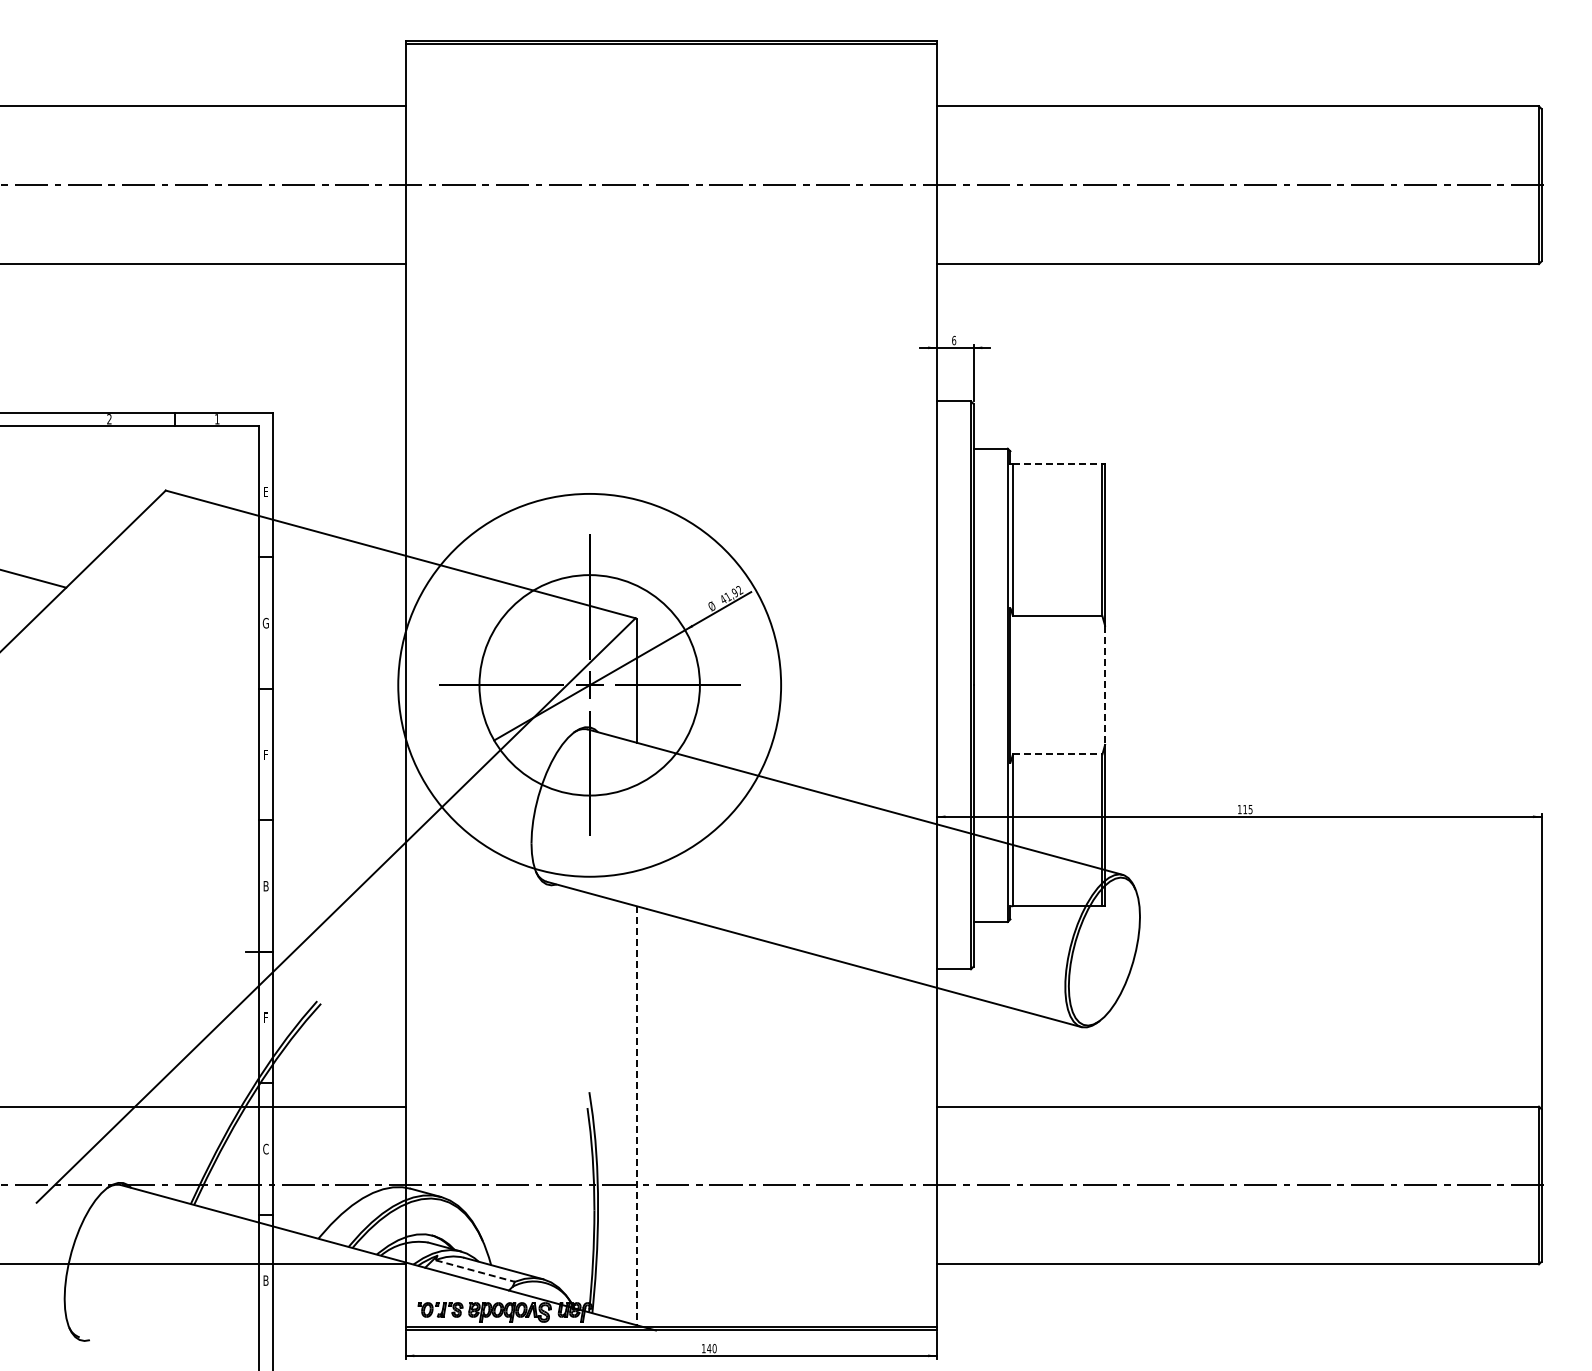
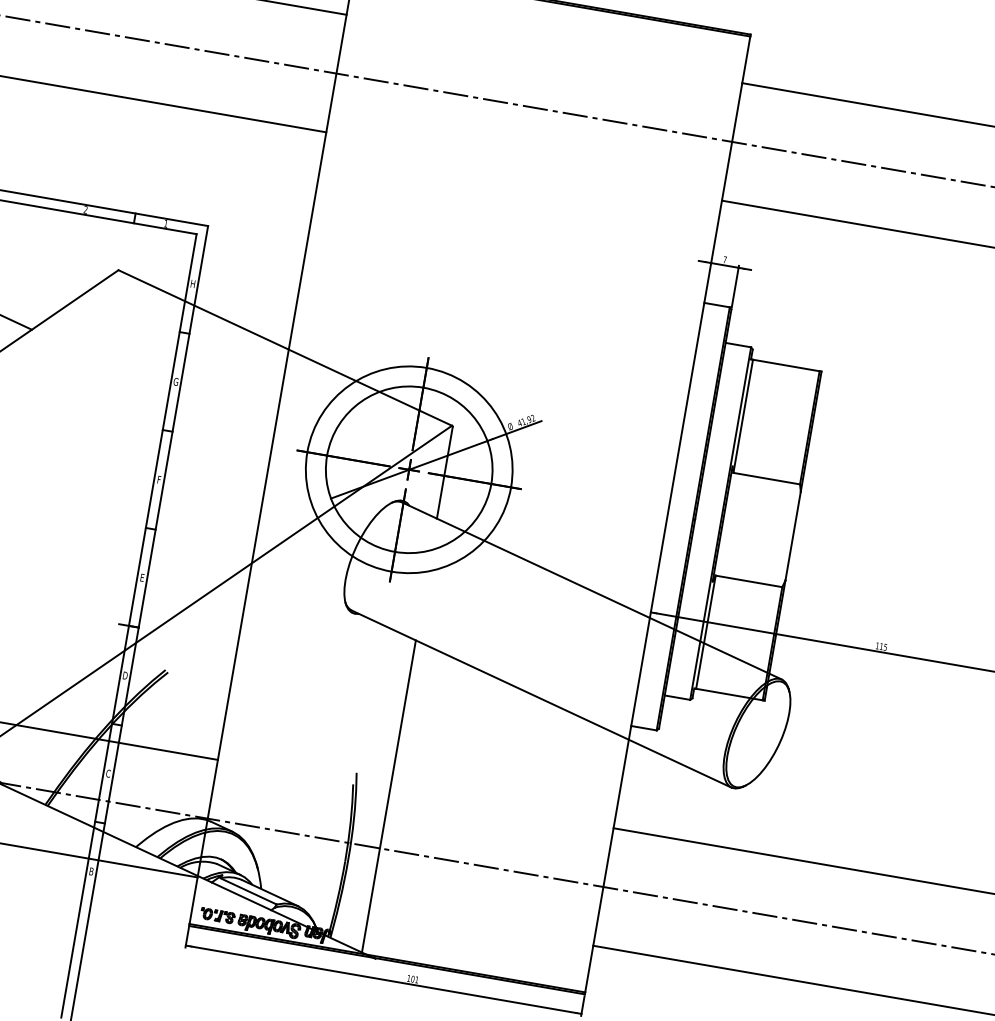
text: (954, 340) -> (725, 259), 6 -> 7
line: (1057, 464) -> (786, 365), dashed -> solid
text: (265, 491) -> (192, 283), E -> H
circle: (589, 685) -> (409, 469), size x0.71
line: (1105, 685) -> (793, 536), dashed -> solid
line: (1057, 754) -> (748, 581), dashed -> solid
text: (265, 886) -> (141, 577), B -> E
text: (265, 1017) -> (125, 675), F -> D
line: (636, 1115) -> (388, 796), dashed -> solid
line: (475, 1271) -> (248, 891), dashed -> solid
text: (711, 1348) -> (414, 979), 140 -> 101

